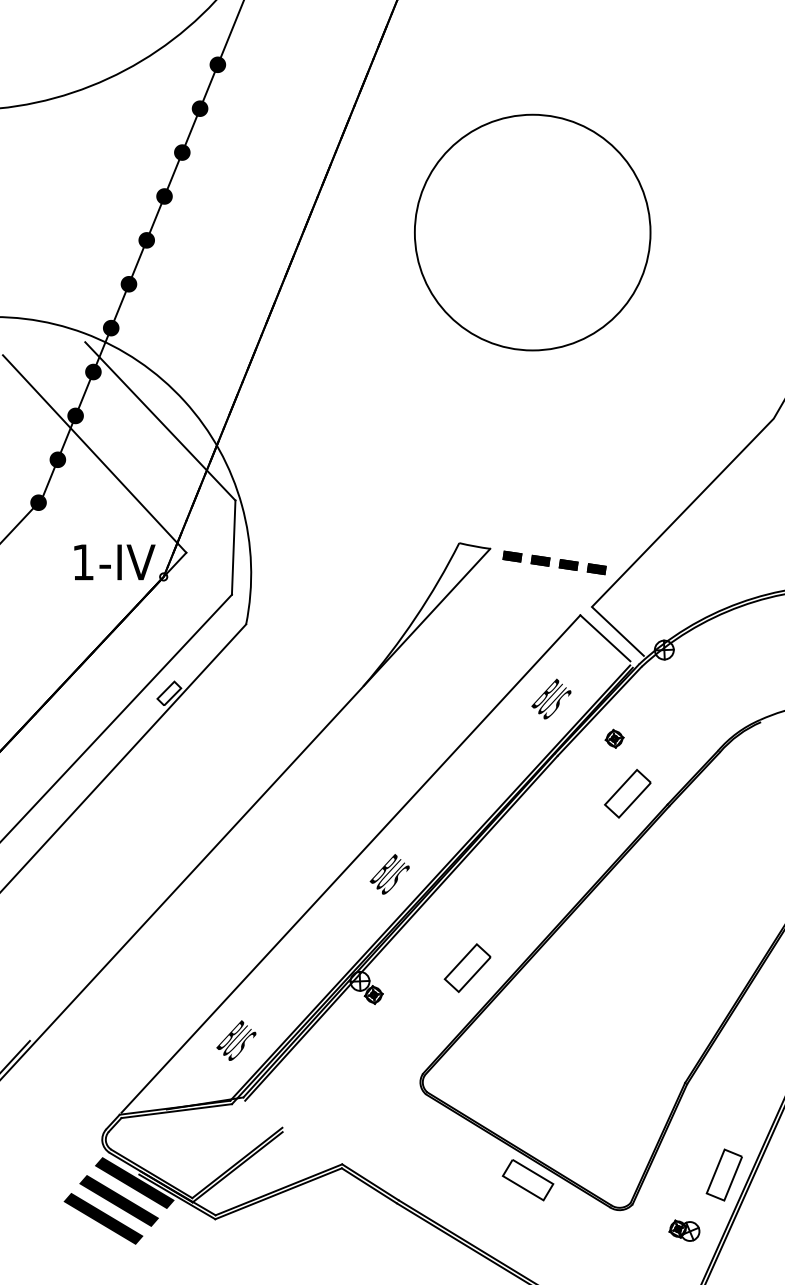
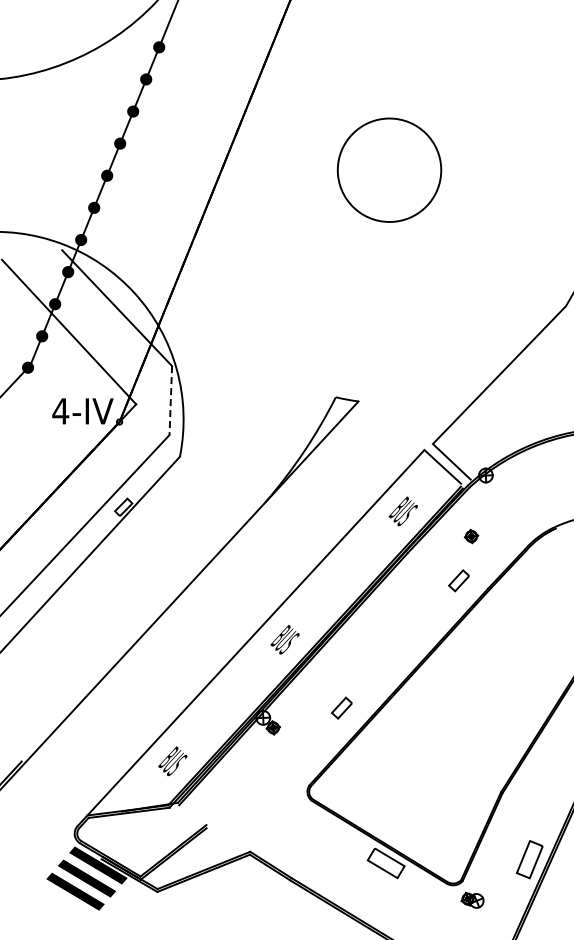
circle: (532, 233) -> (389, 170), size x0.6
line: (233, 548) -> (170, 401), solid -> dashed
text: (82, 562) -> (60, 411), 1-IV -> 4-IV
part: (554, 562) -> (405, 411), removed
part: (614, 738) -> (471, 536), moved
part: (626, 793) -> (458, 580), size x0.6
part: (466, 967) -> (341, 707), size x0.6
part: (684, 1229) -> (472, 899), moved

